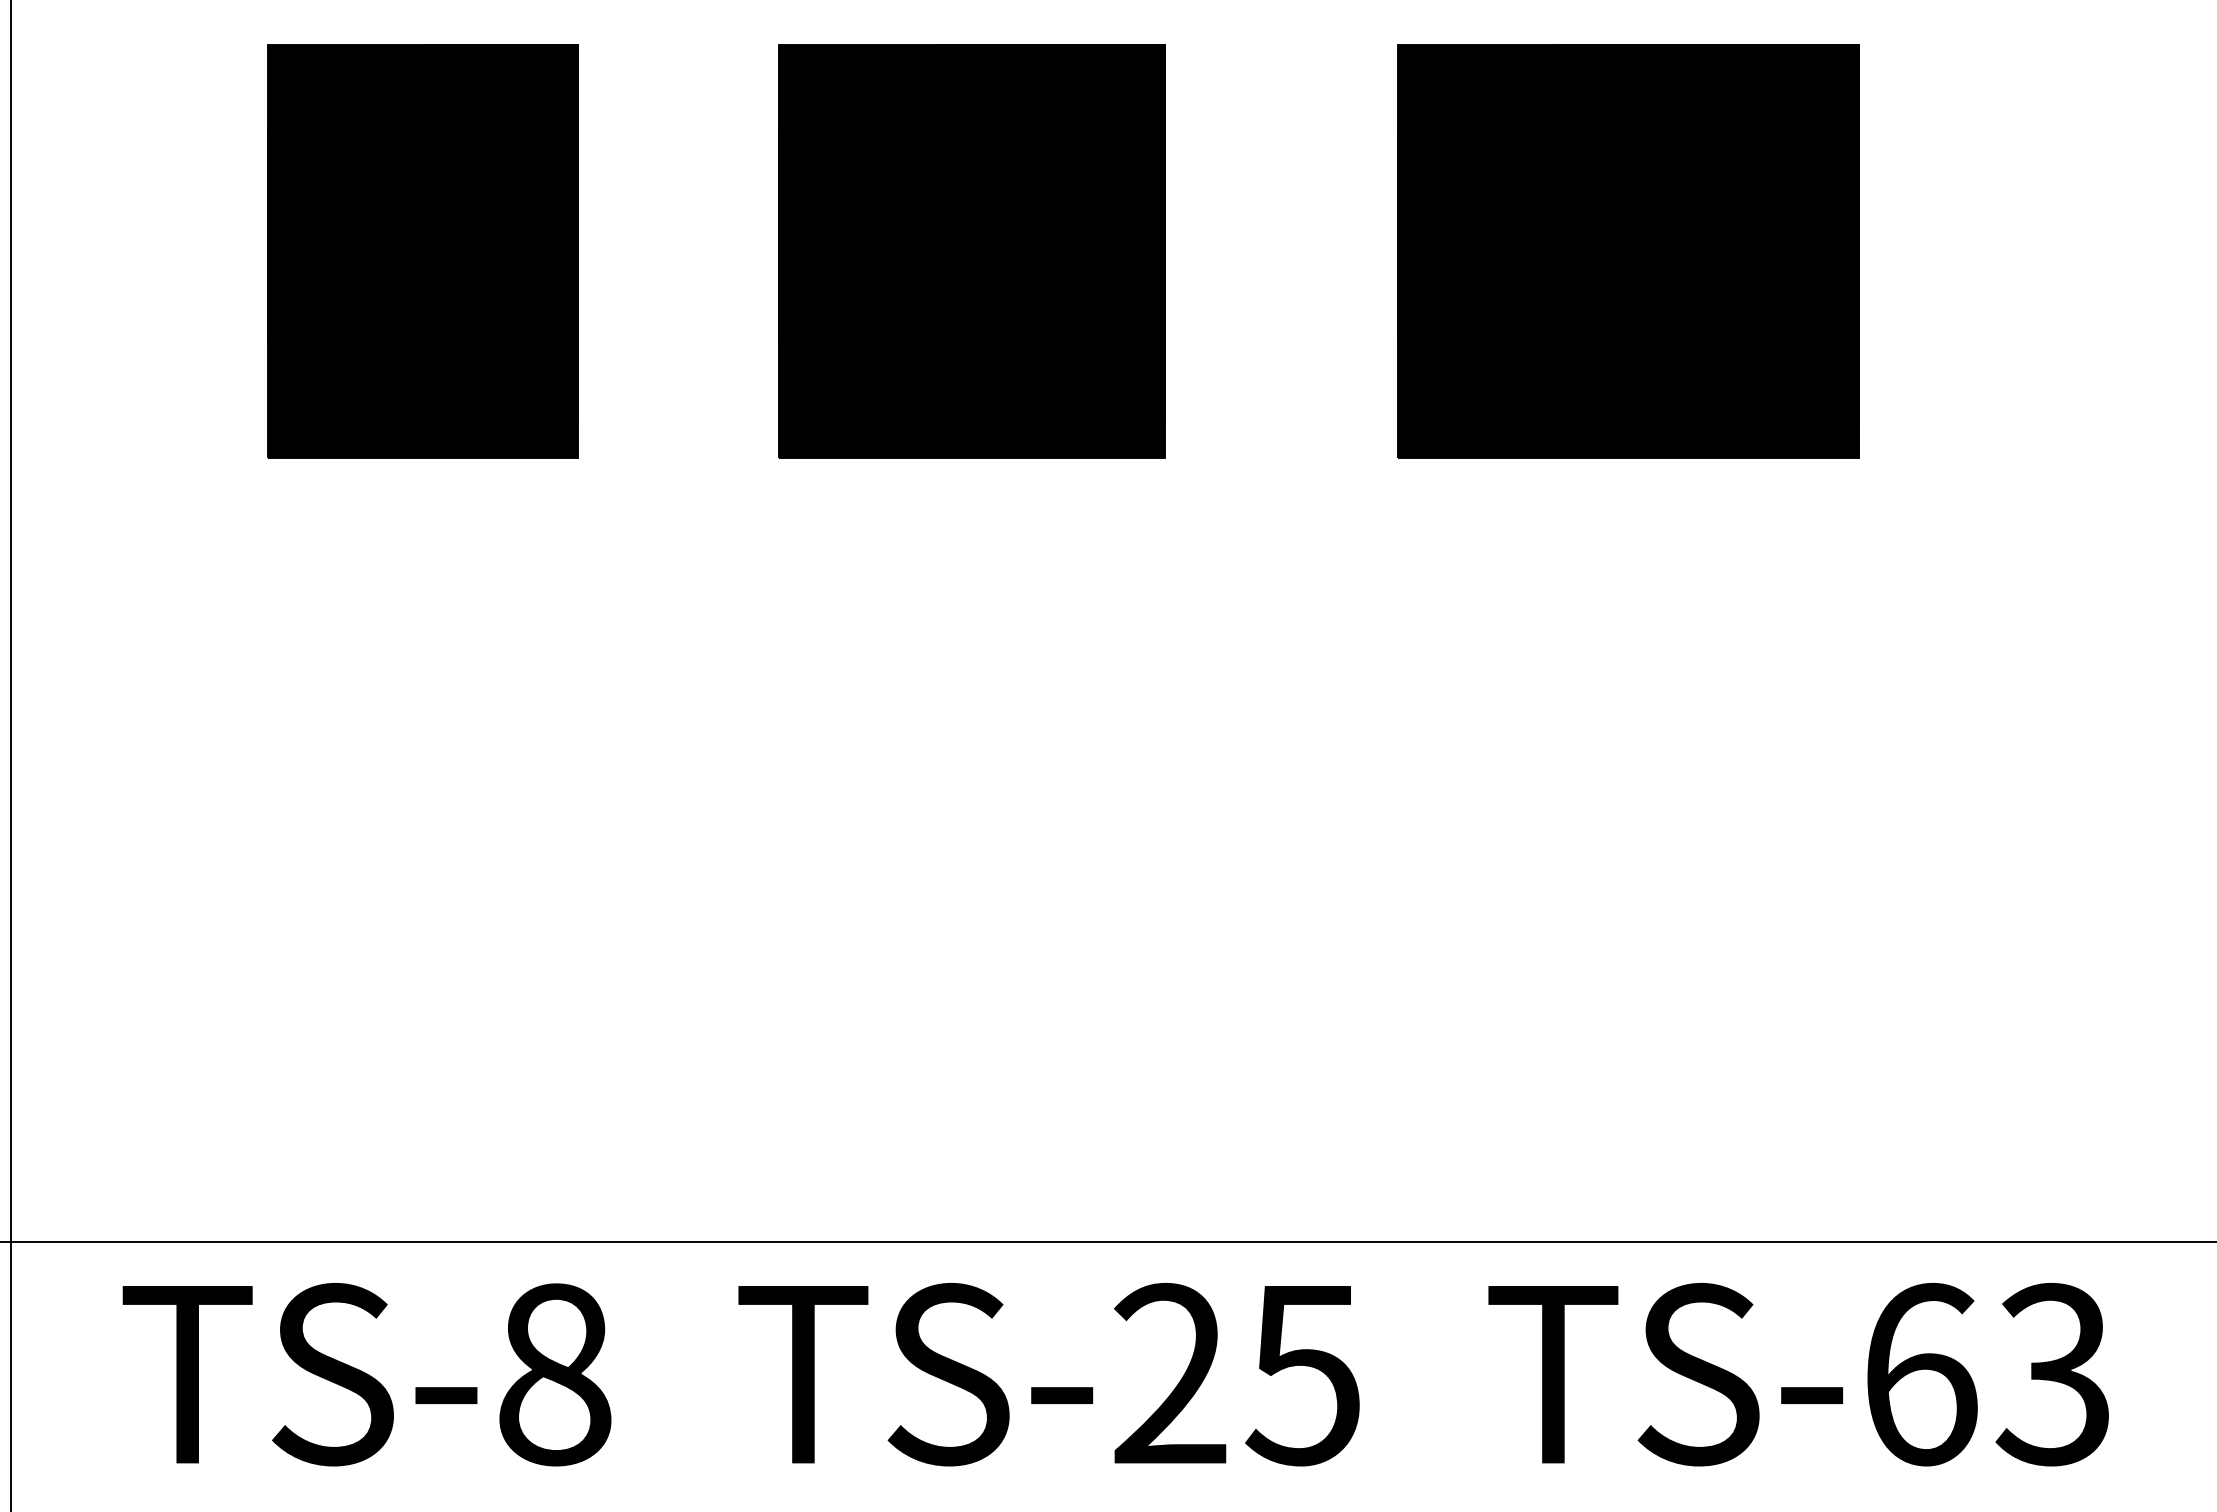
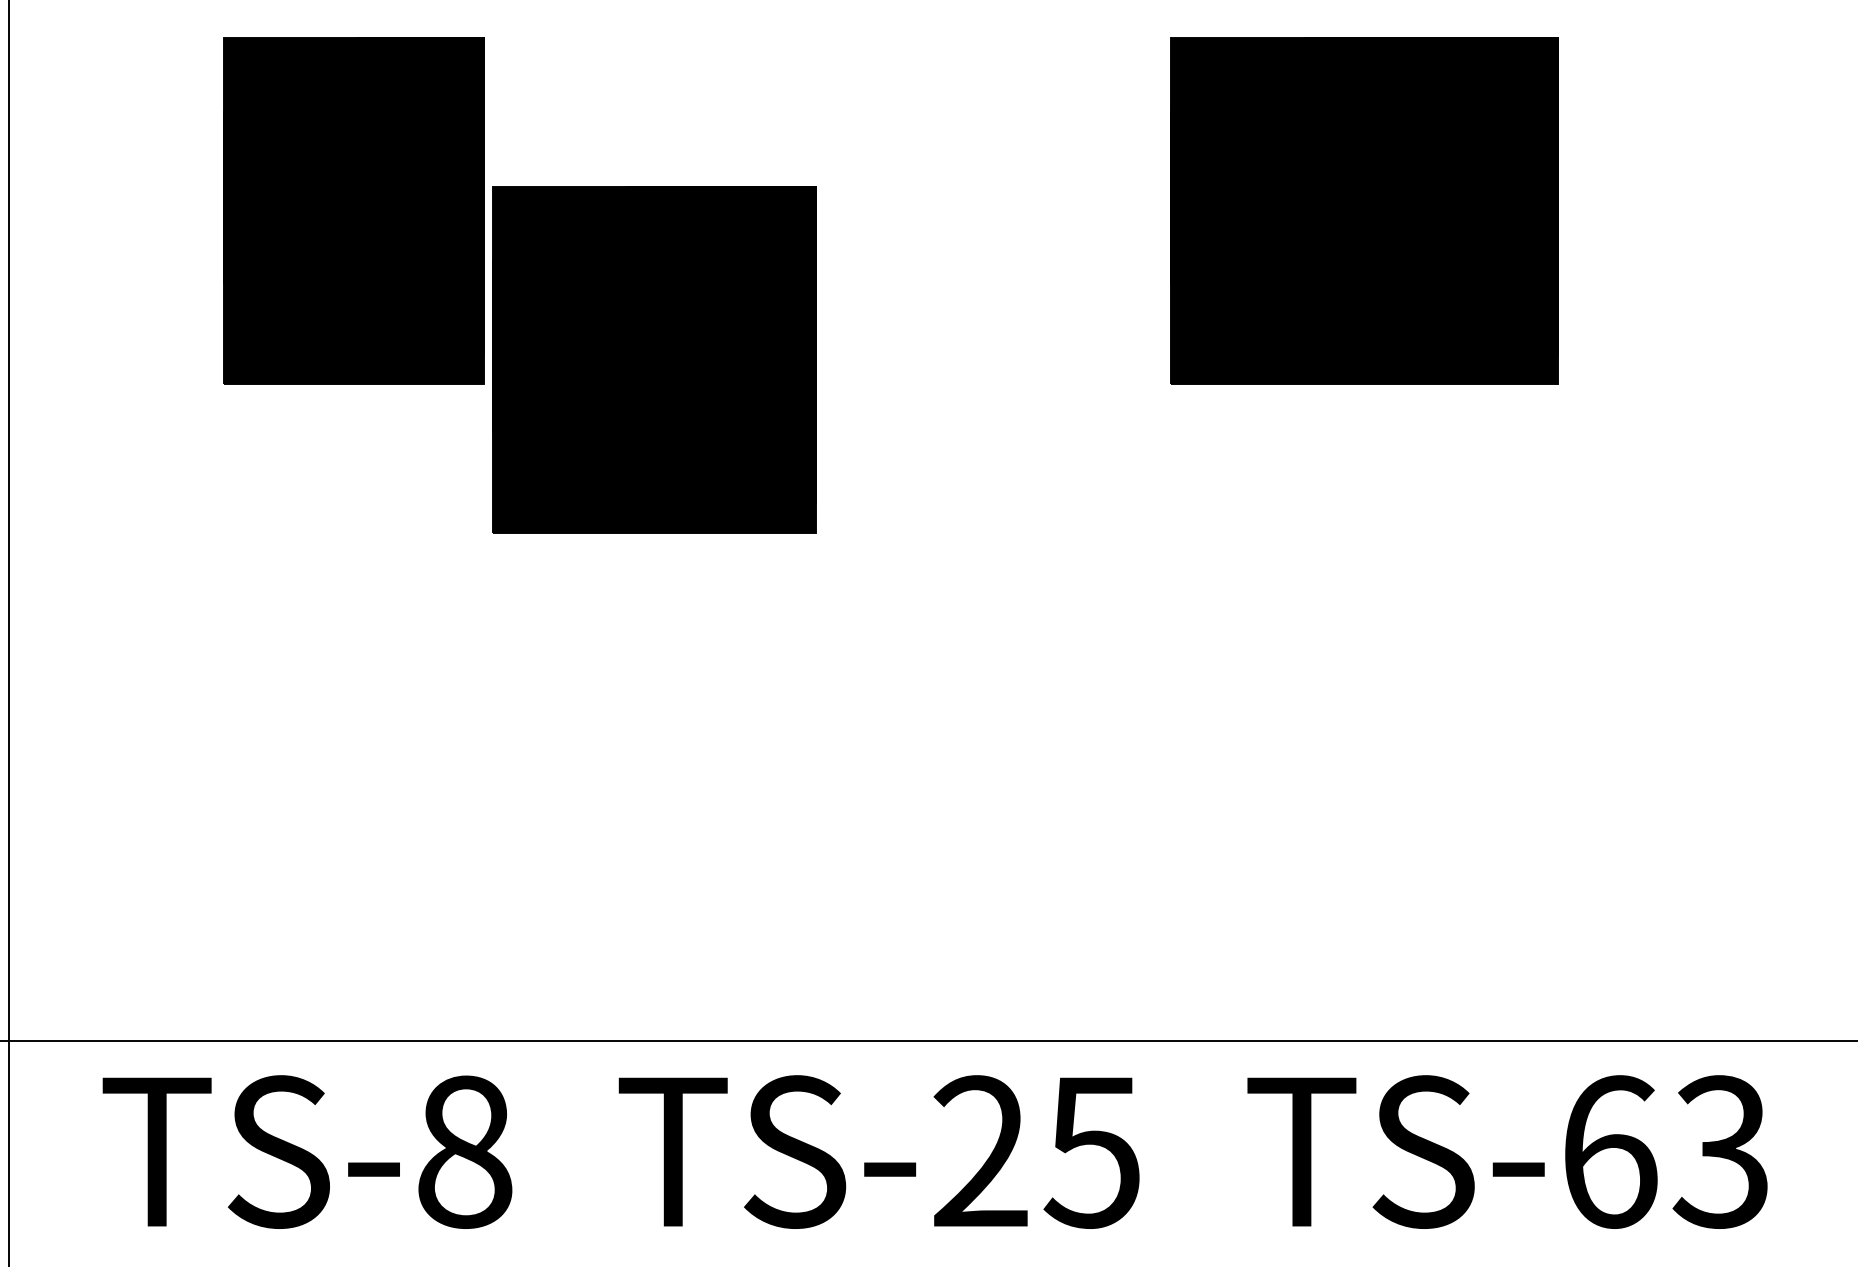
part: (971, 251) -> (654, 359), moved

